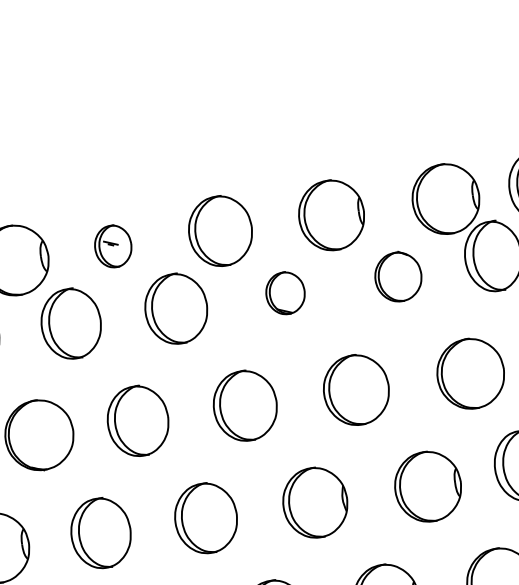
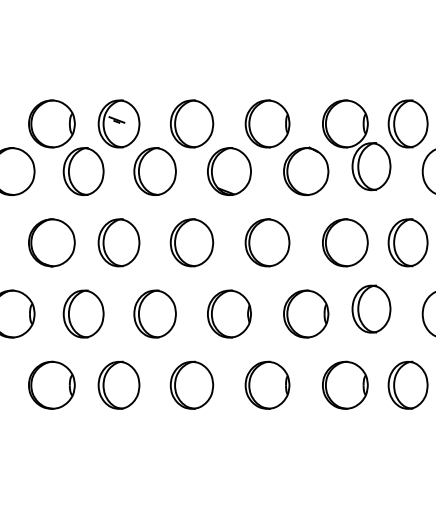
part: (112, 245) -> (118, 123), size x1.67
part: (398, 275) -> (306, 170), size x1.43
part: (285, 293) -> (229, 171), size x1.67

